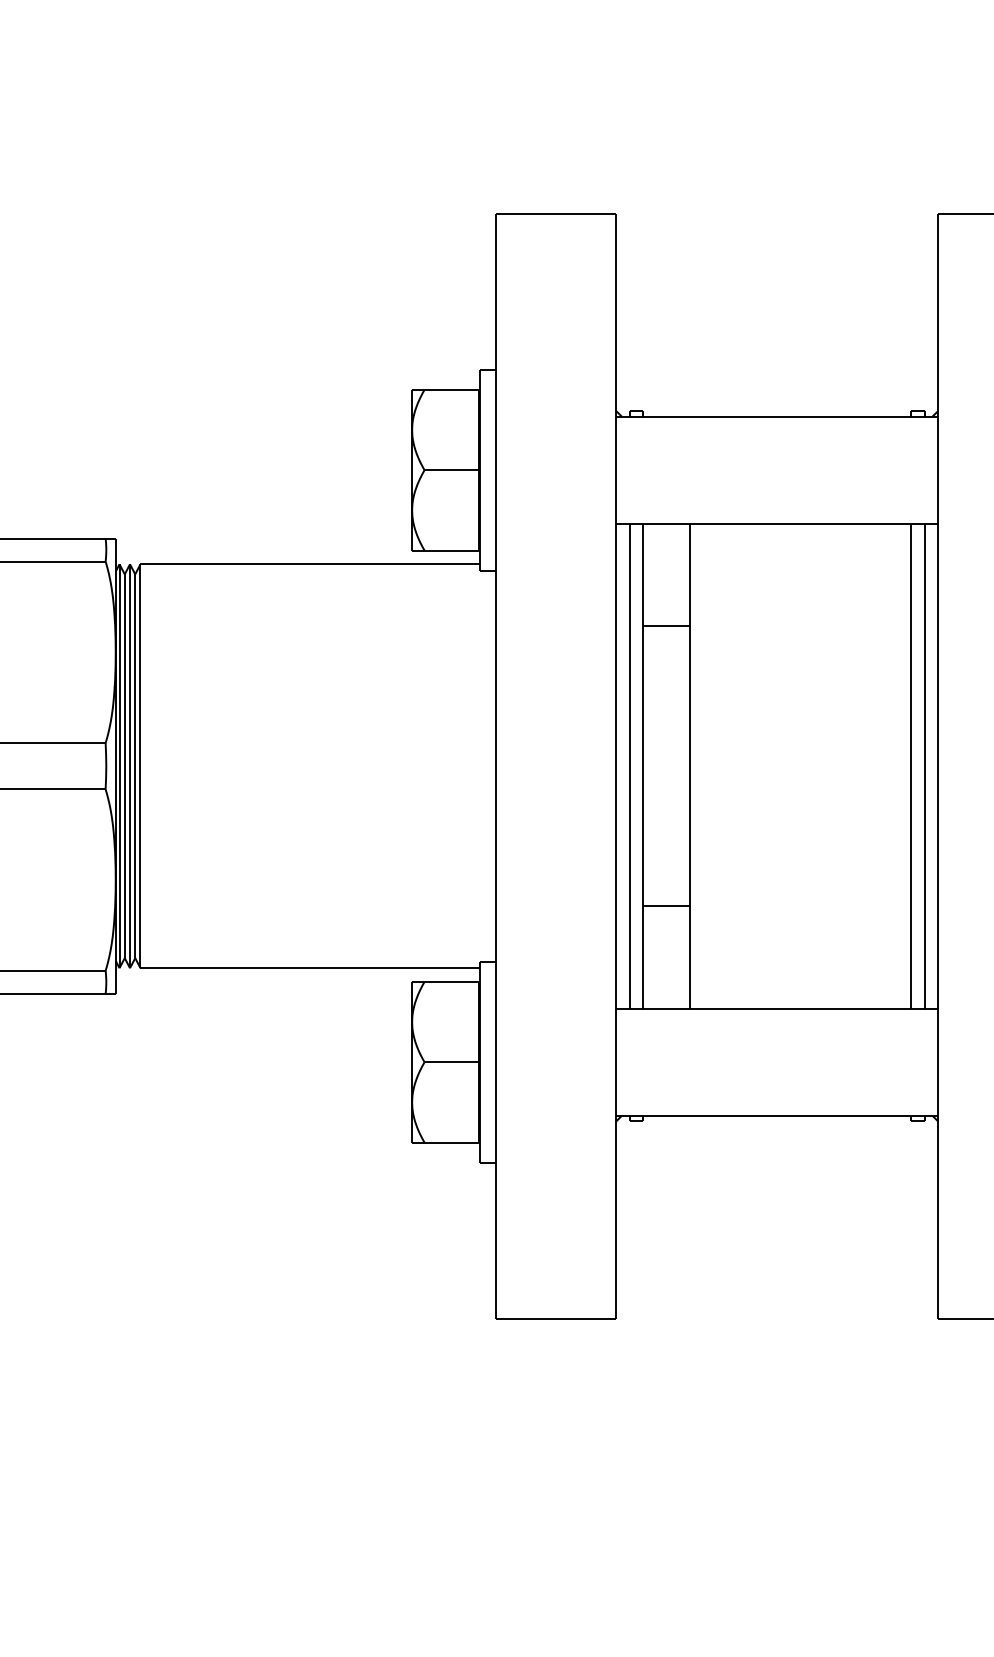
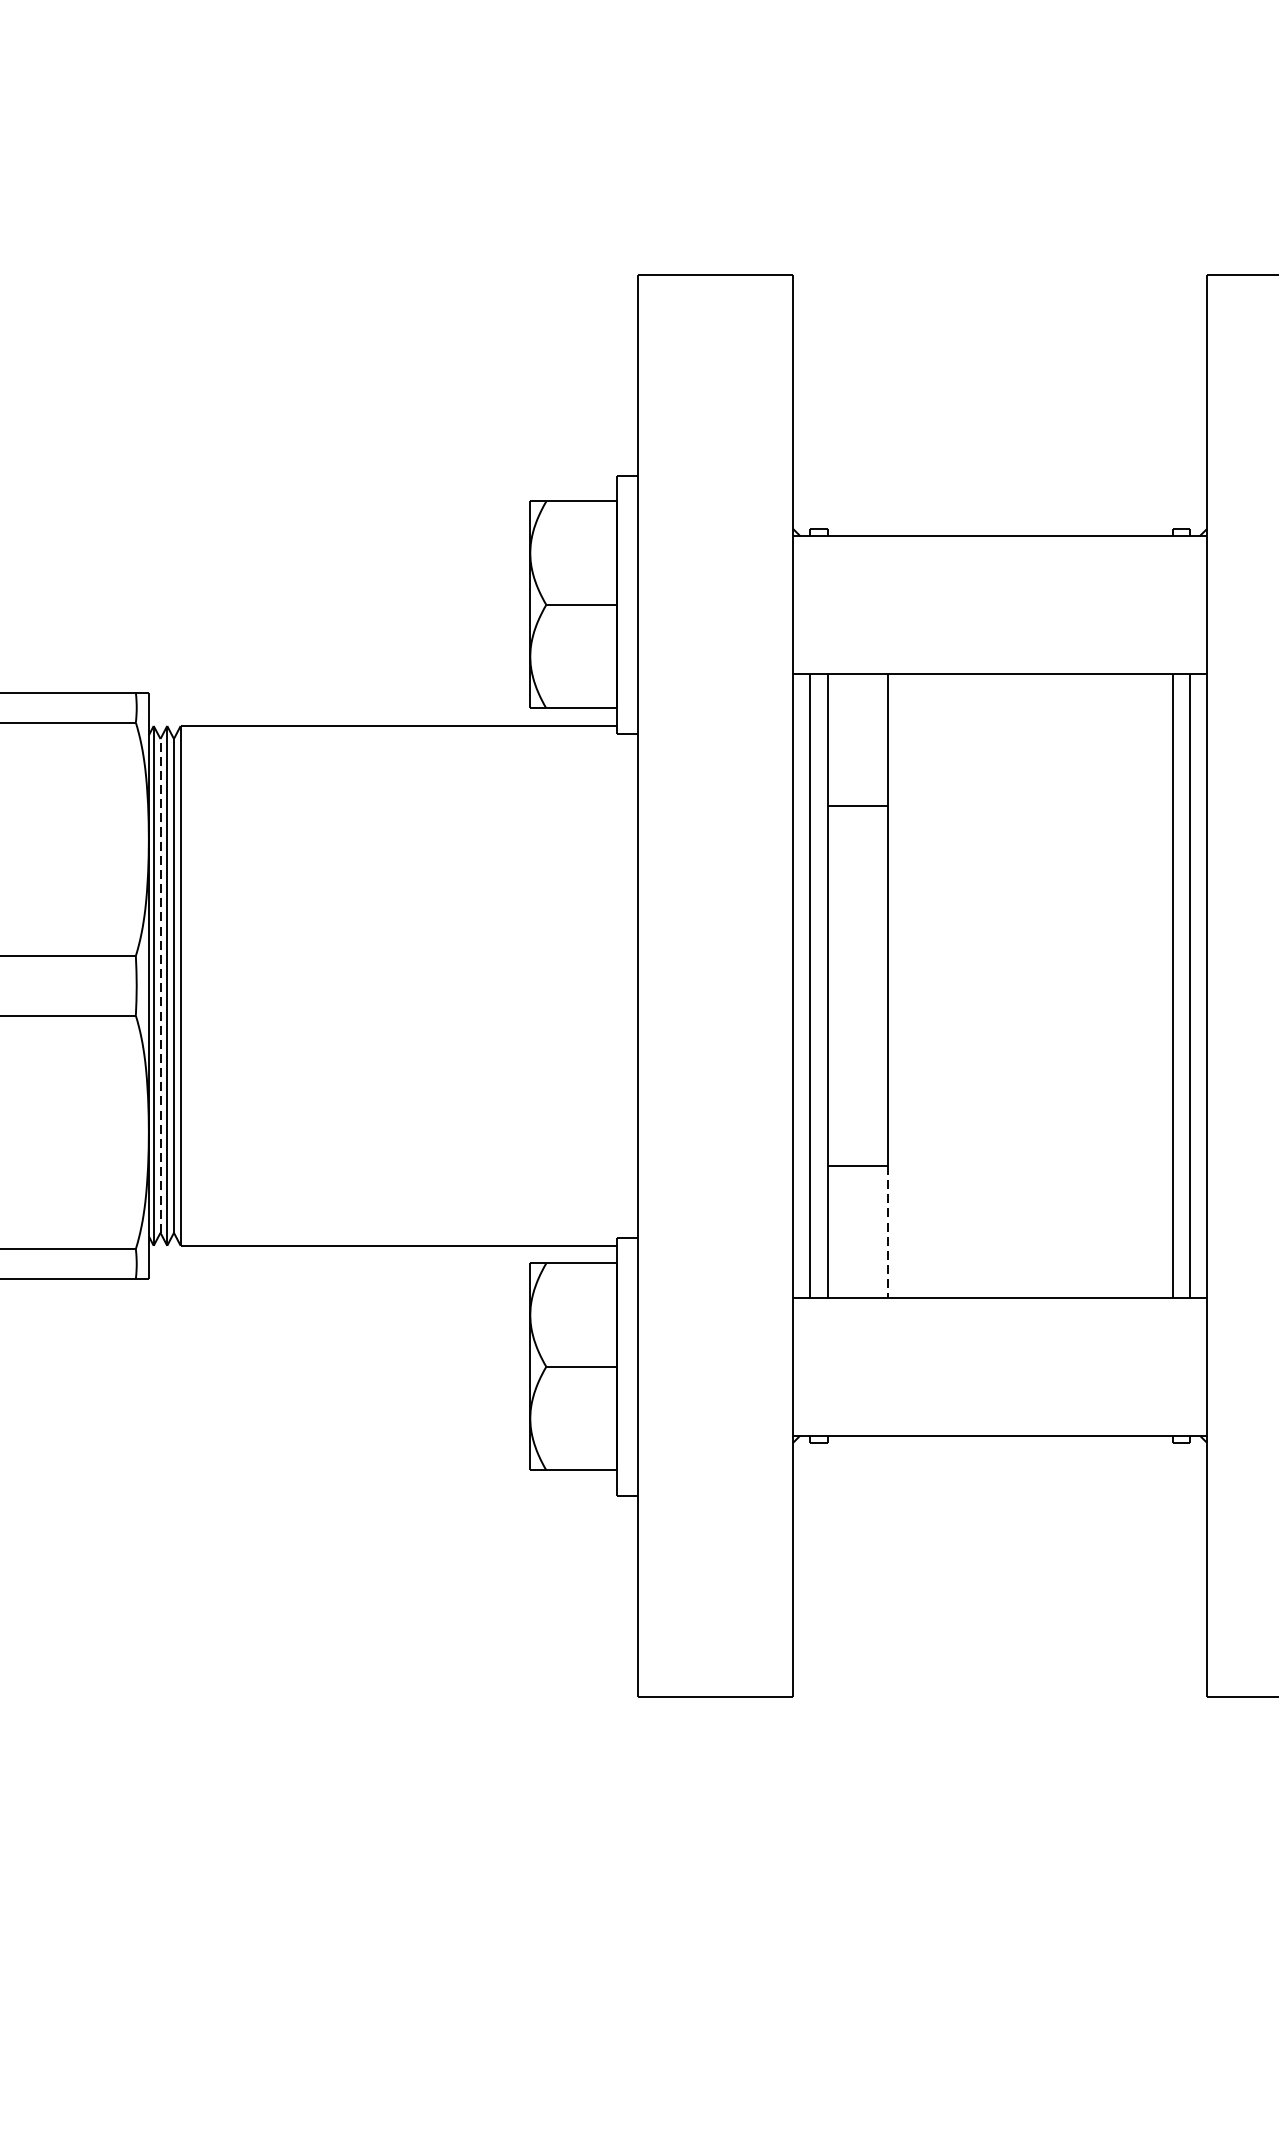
line: (124, 766) -> (160, 986), solid -> dashed
line: (690, 957) -> (888, 1232), solid -> dashed

